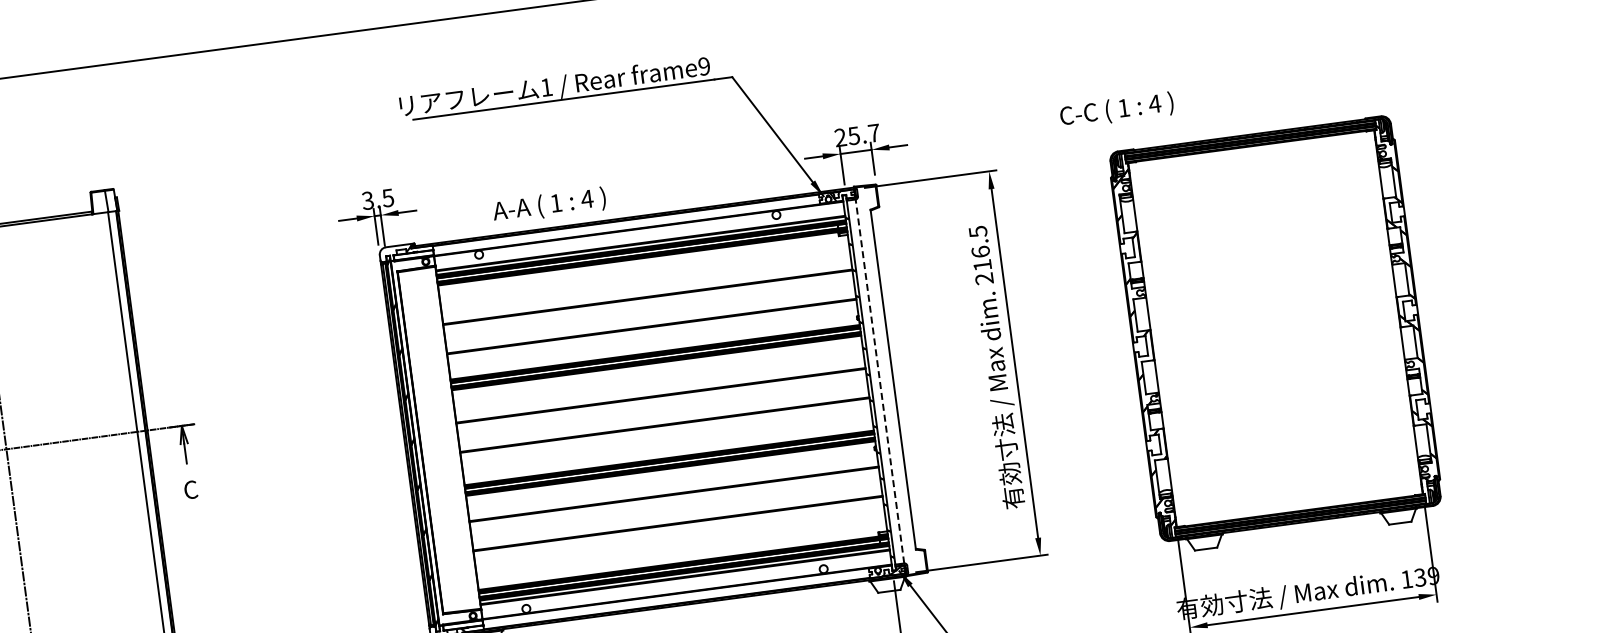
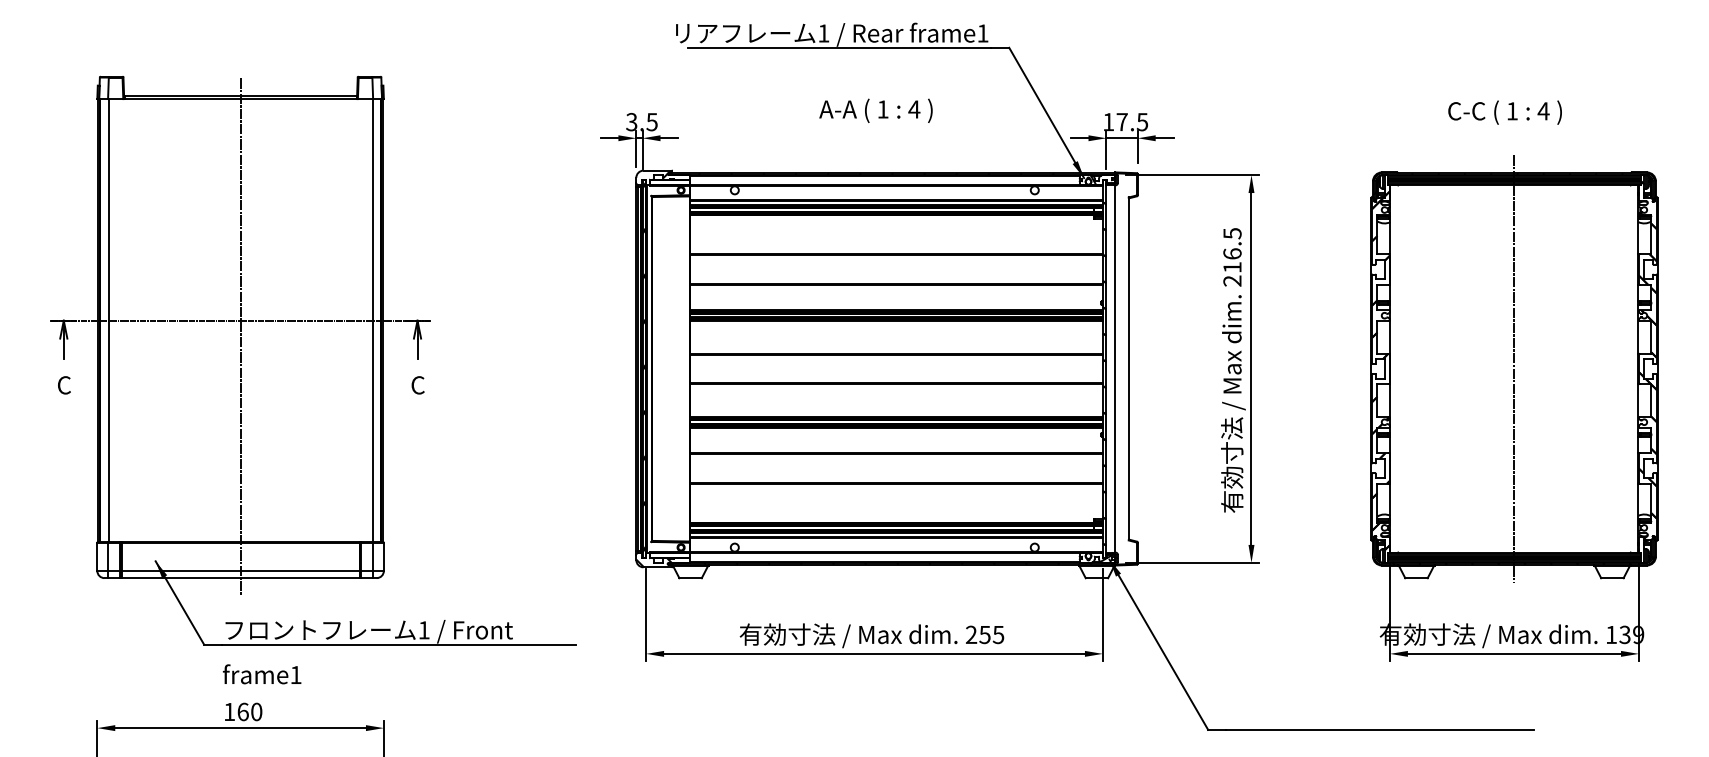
text: (703, 66) -> (982, 33), frame9 -> frame1
text: (1116, 110) -> (1504, 112), moved
text: (857, 134) -> (1125, 121), 25.7 -> 17.5
text: (548, 205) -> (875, 110), moved
line: (1275, 328) -> (1514, 368), added
line: (880, 380) -> (1115, 368), dashed -> solid

